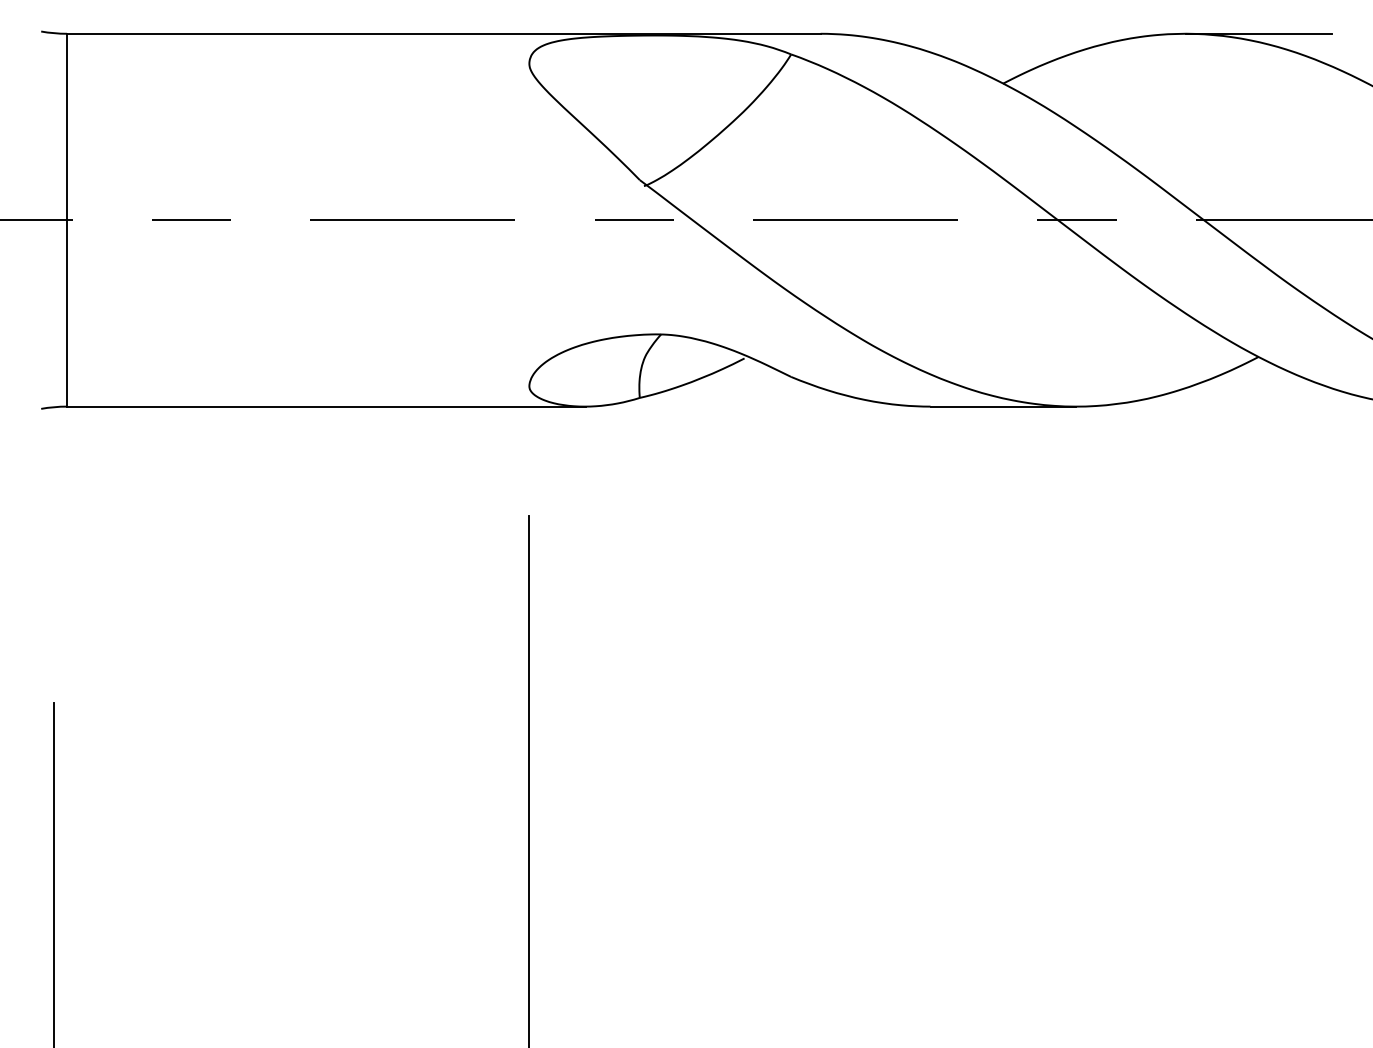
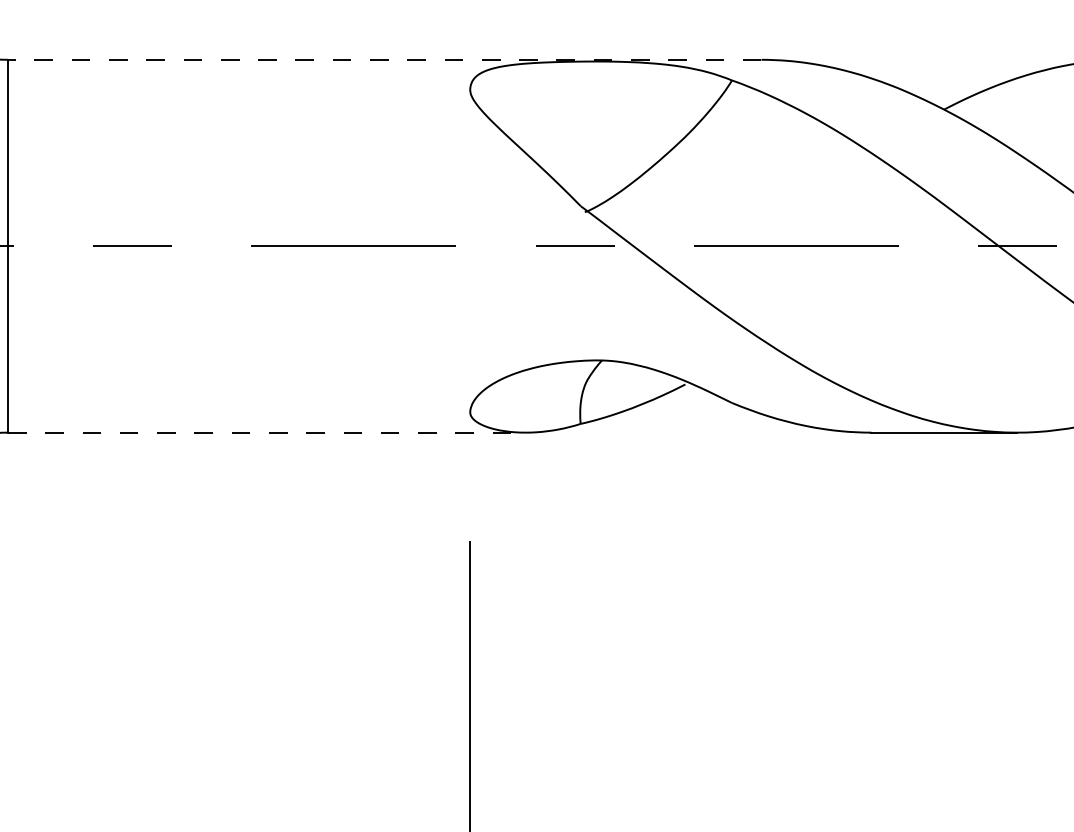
line: (443, 33) -> (384, 59), solid -> dashed
line: (326, 406) -> (267, 432), solid -> dashed

